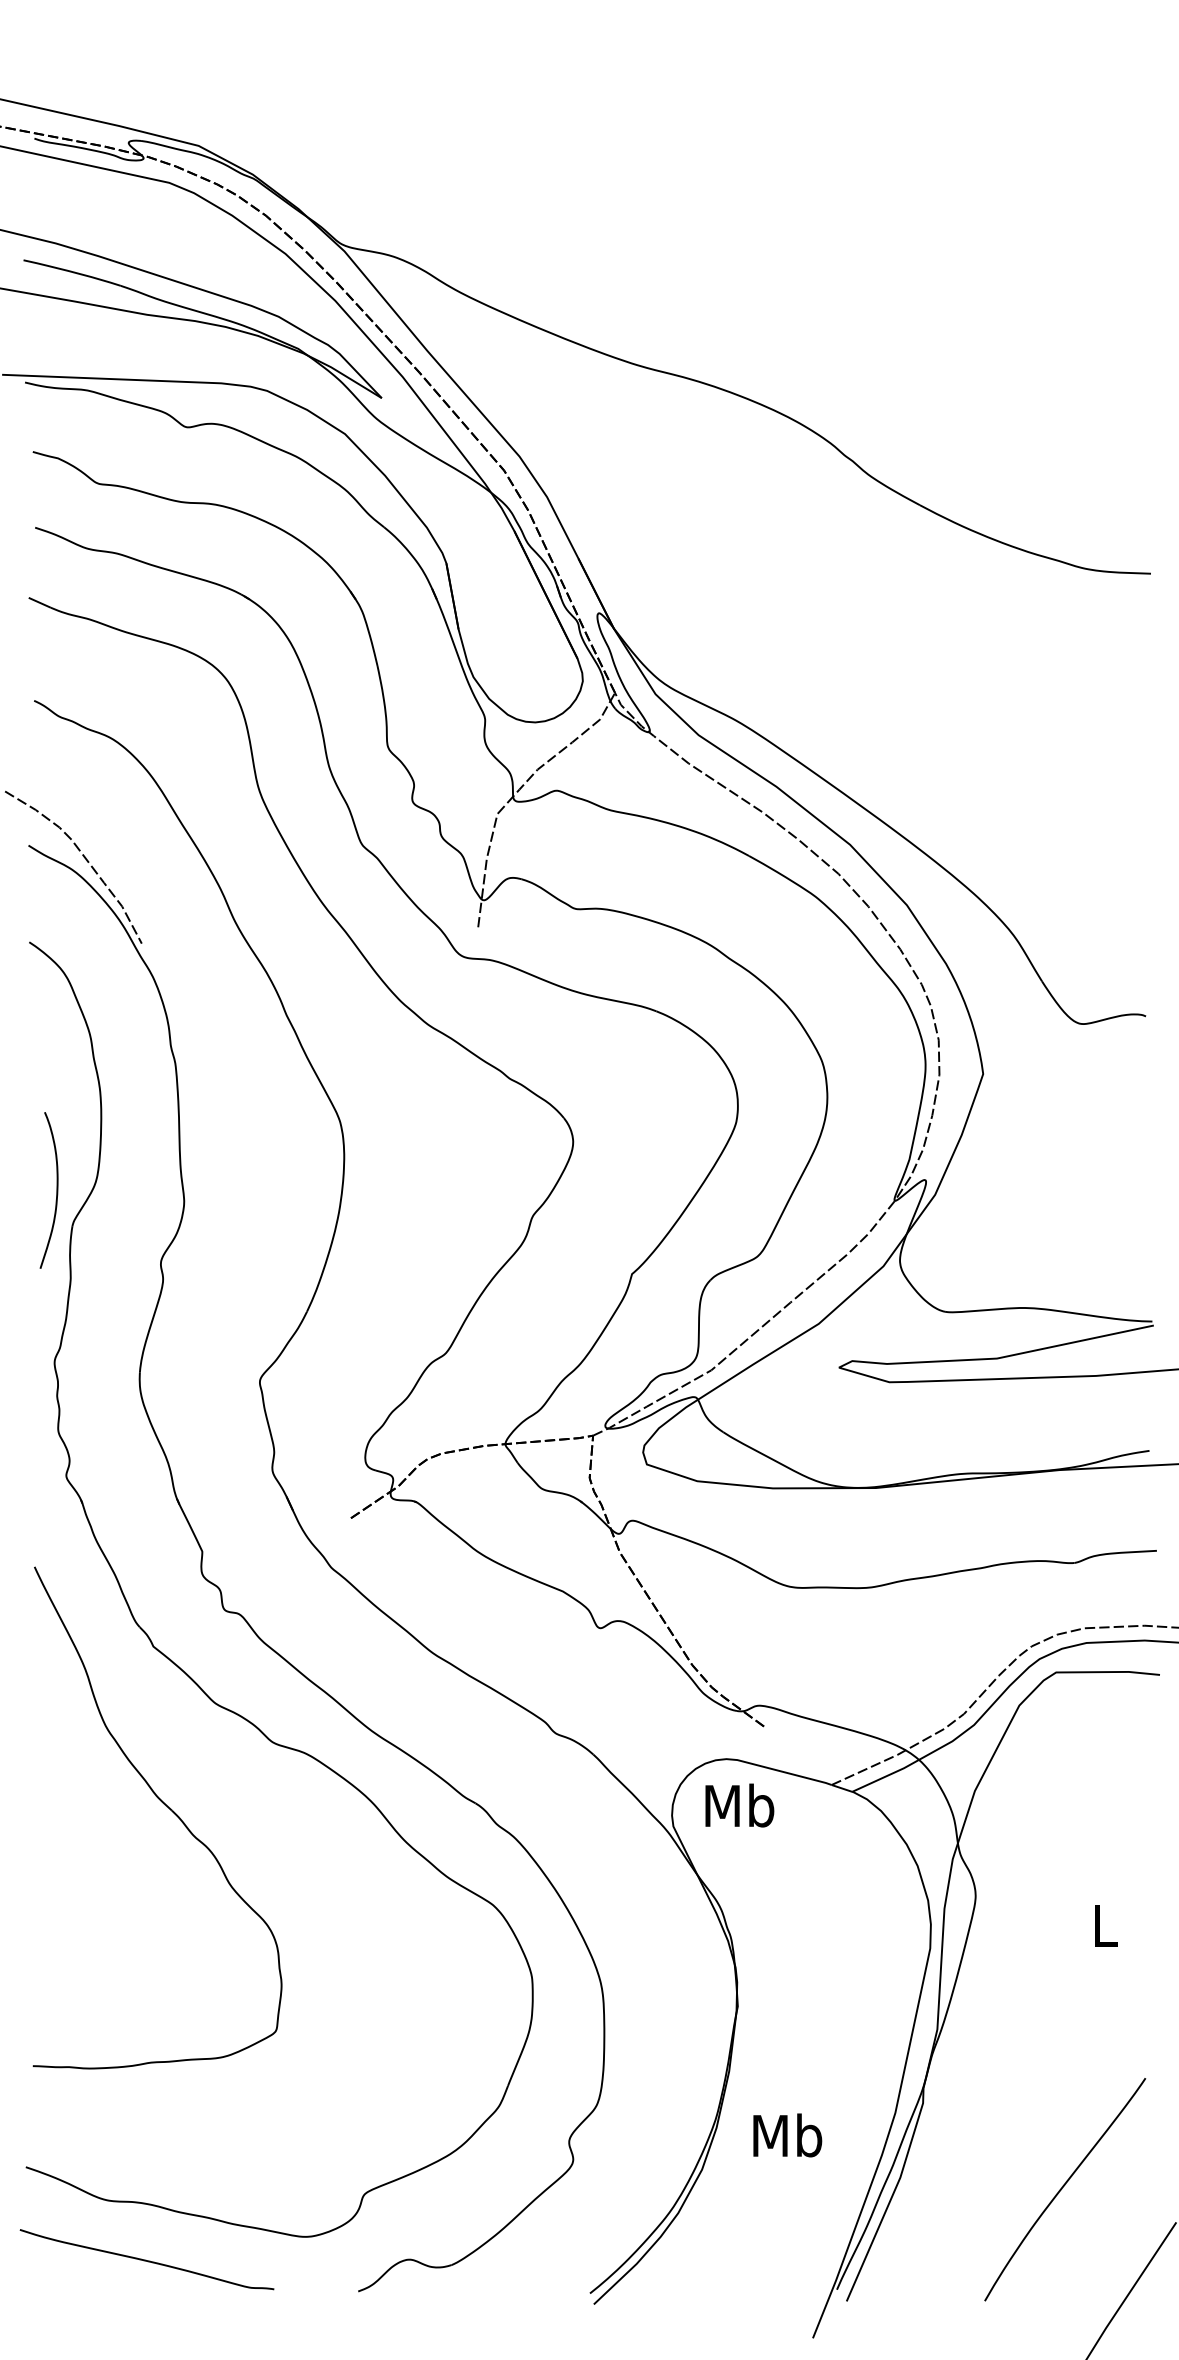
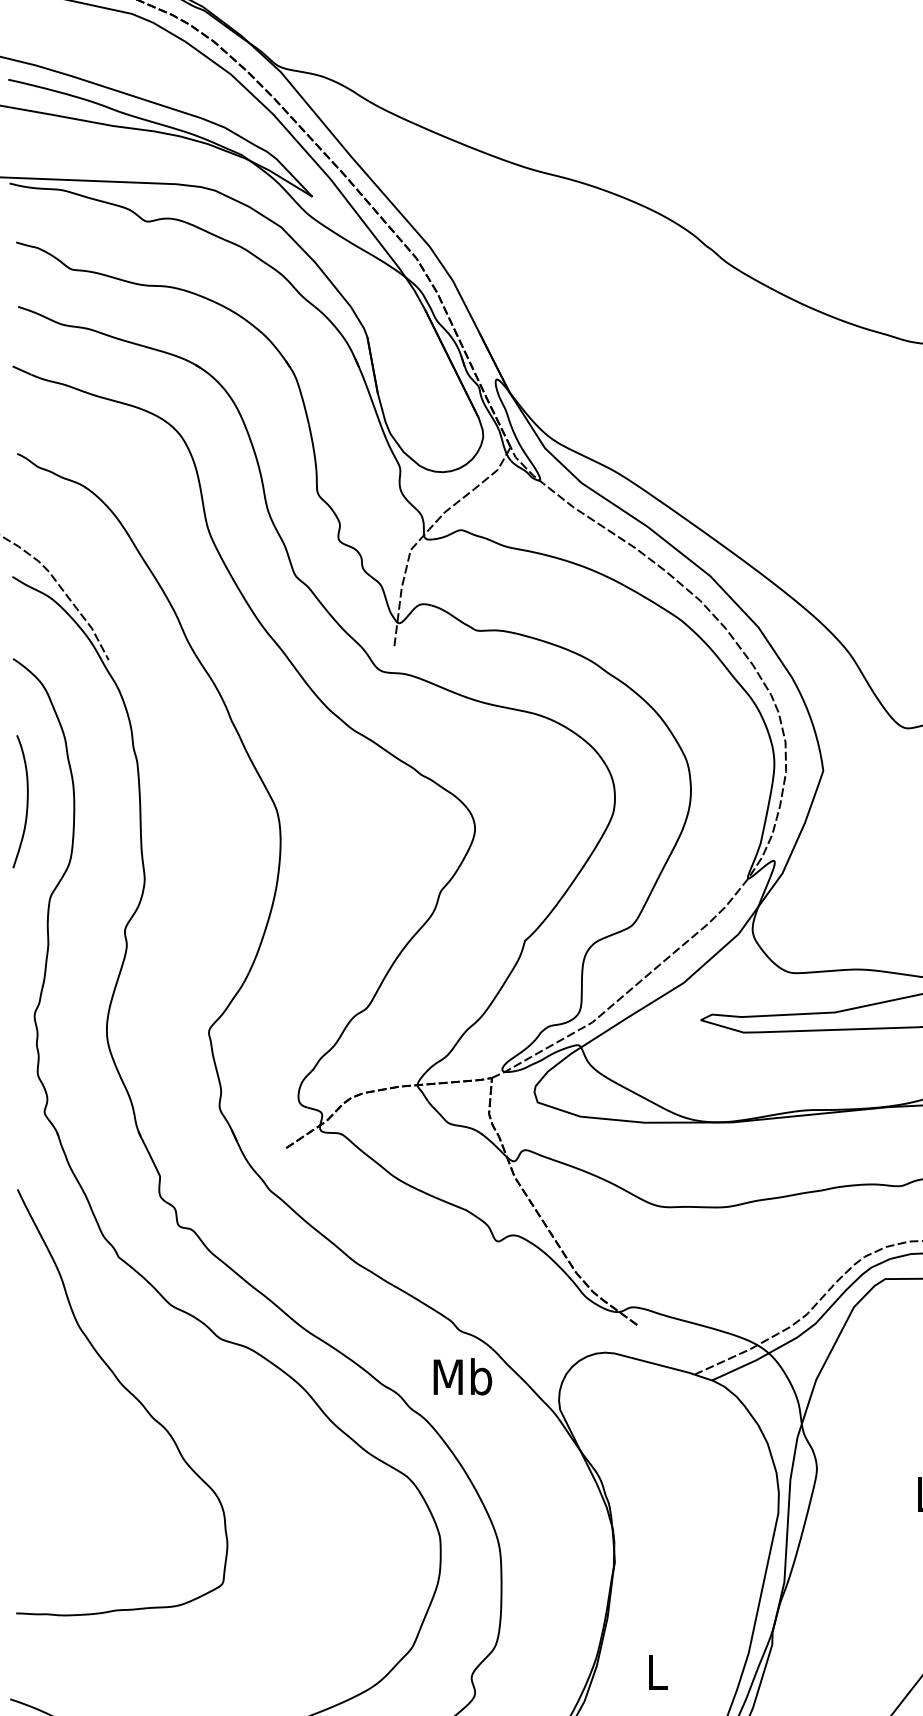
curve: (56, 1190) -> (26, 801), moved
text: (739, 1805) -> (462, 1376), moved
text: (787, 2135) -> (657, 1672), Mb -> L

